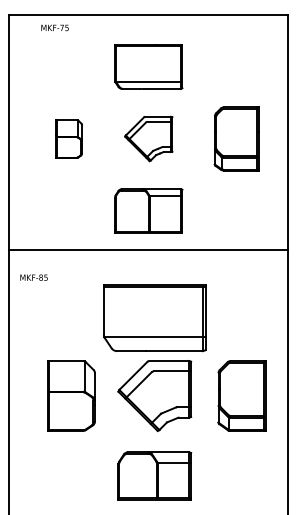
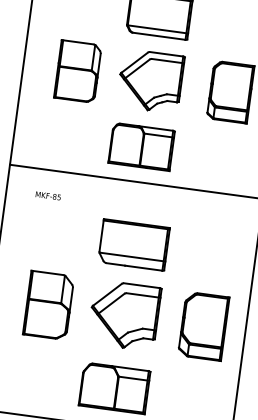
part: (68, 138) -> (77, 71), size x1.67
part: (148, 138) -> (150, 80), size x1.43
text: (33, 277) -> (47, 195), moved
part: (154, 318) -> (133, 245), size x0.71

